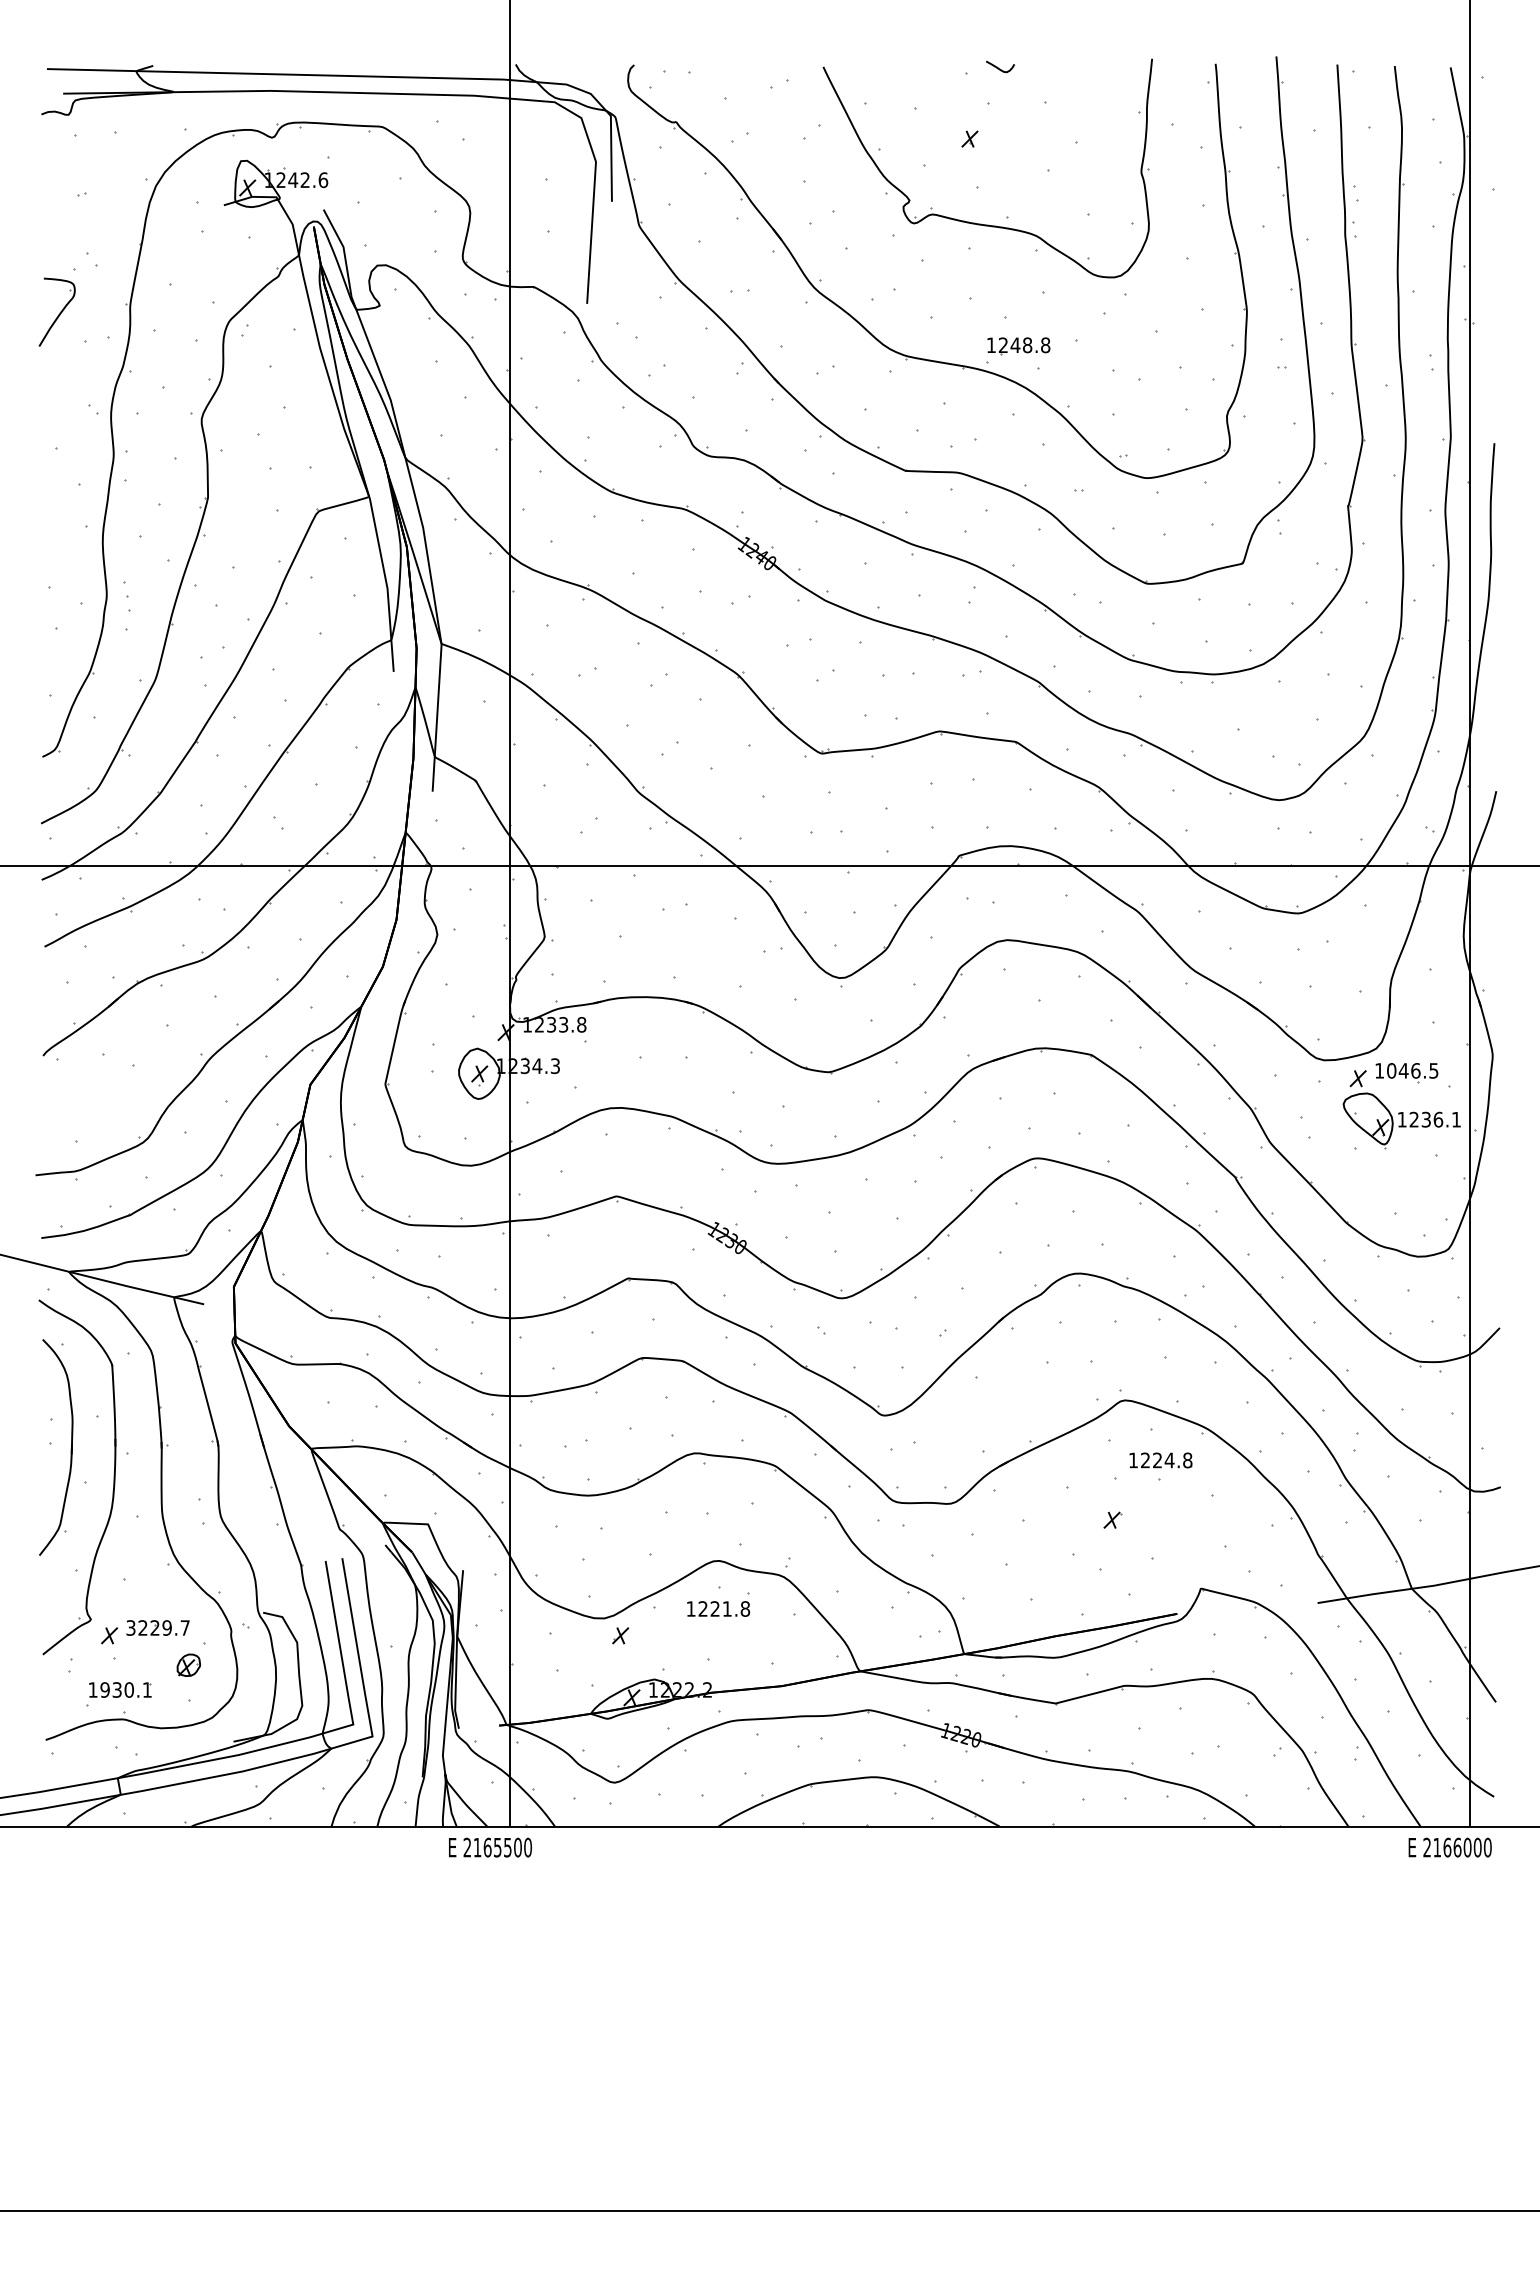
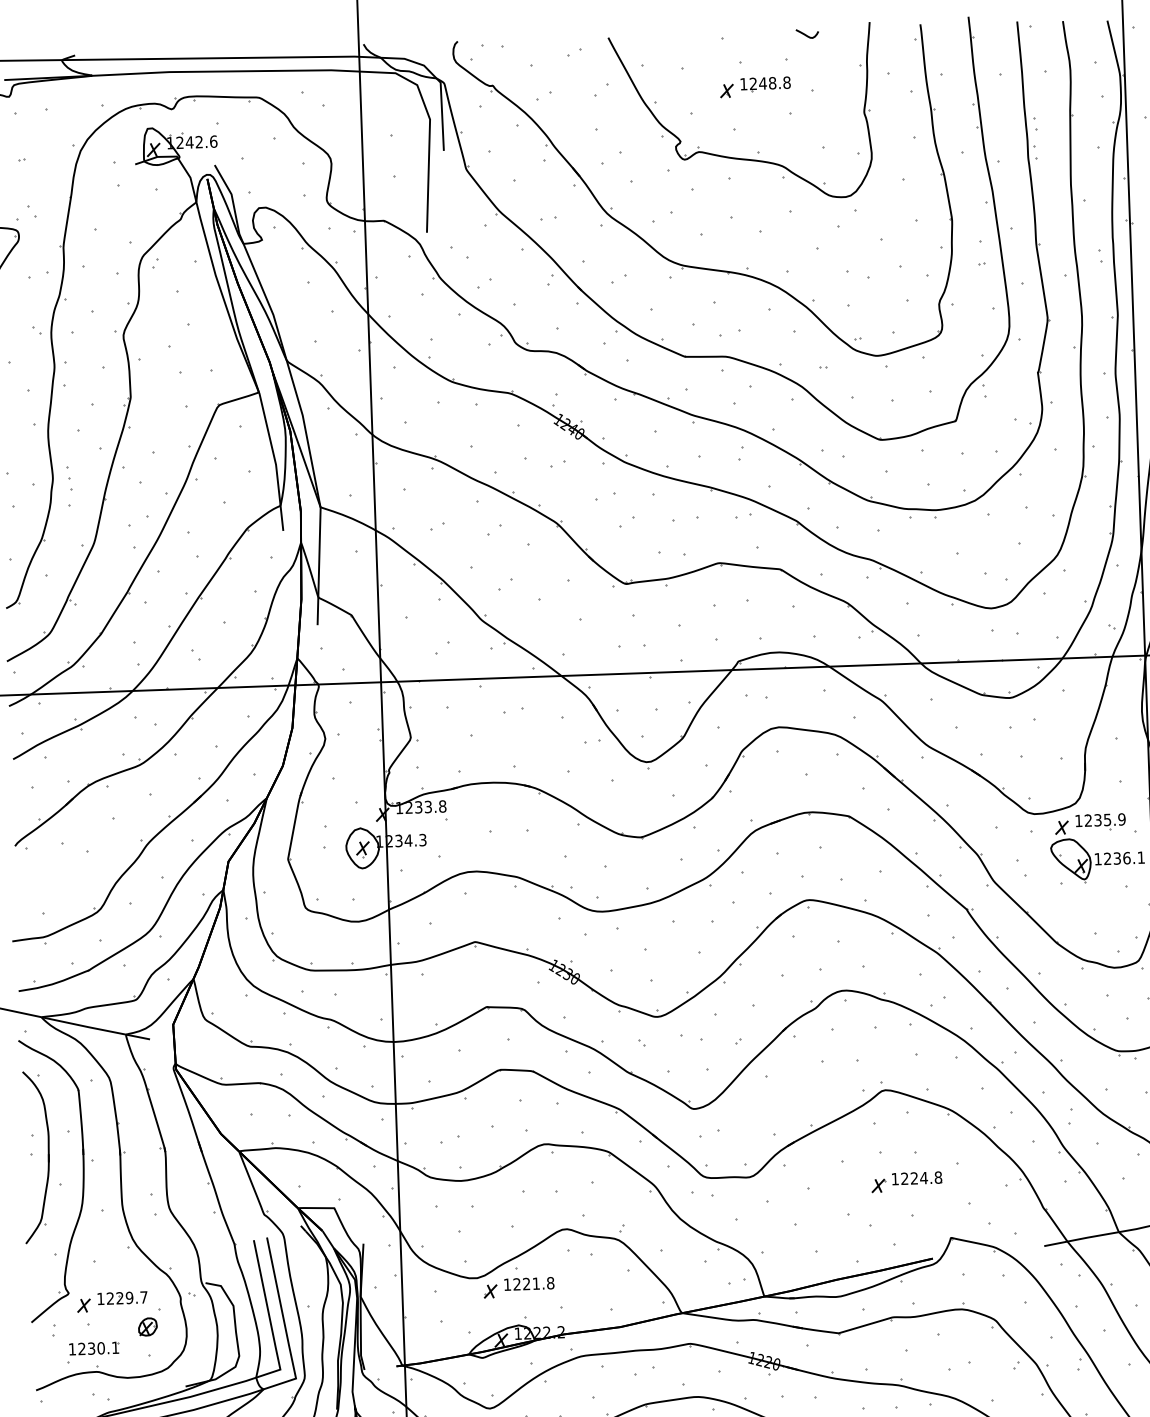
curve: (1000, 68) -> (807, 35), moved
part: (1018, 346) -> (765, 84), moved
text: (1412, 1070) -> (1104, 819), 1046.5 -> 1235.9
part: (1160, 1460) -> (916, 1178), moved
text: (718, 1608) -> (529, 1283), moved
text: (130, 1627) -> (100, 1298), 3229.7 -> 1229.7
text: (104, 1689) -> (81, 1348), 1930.1 -> 1230.1

